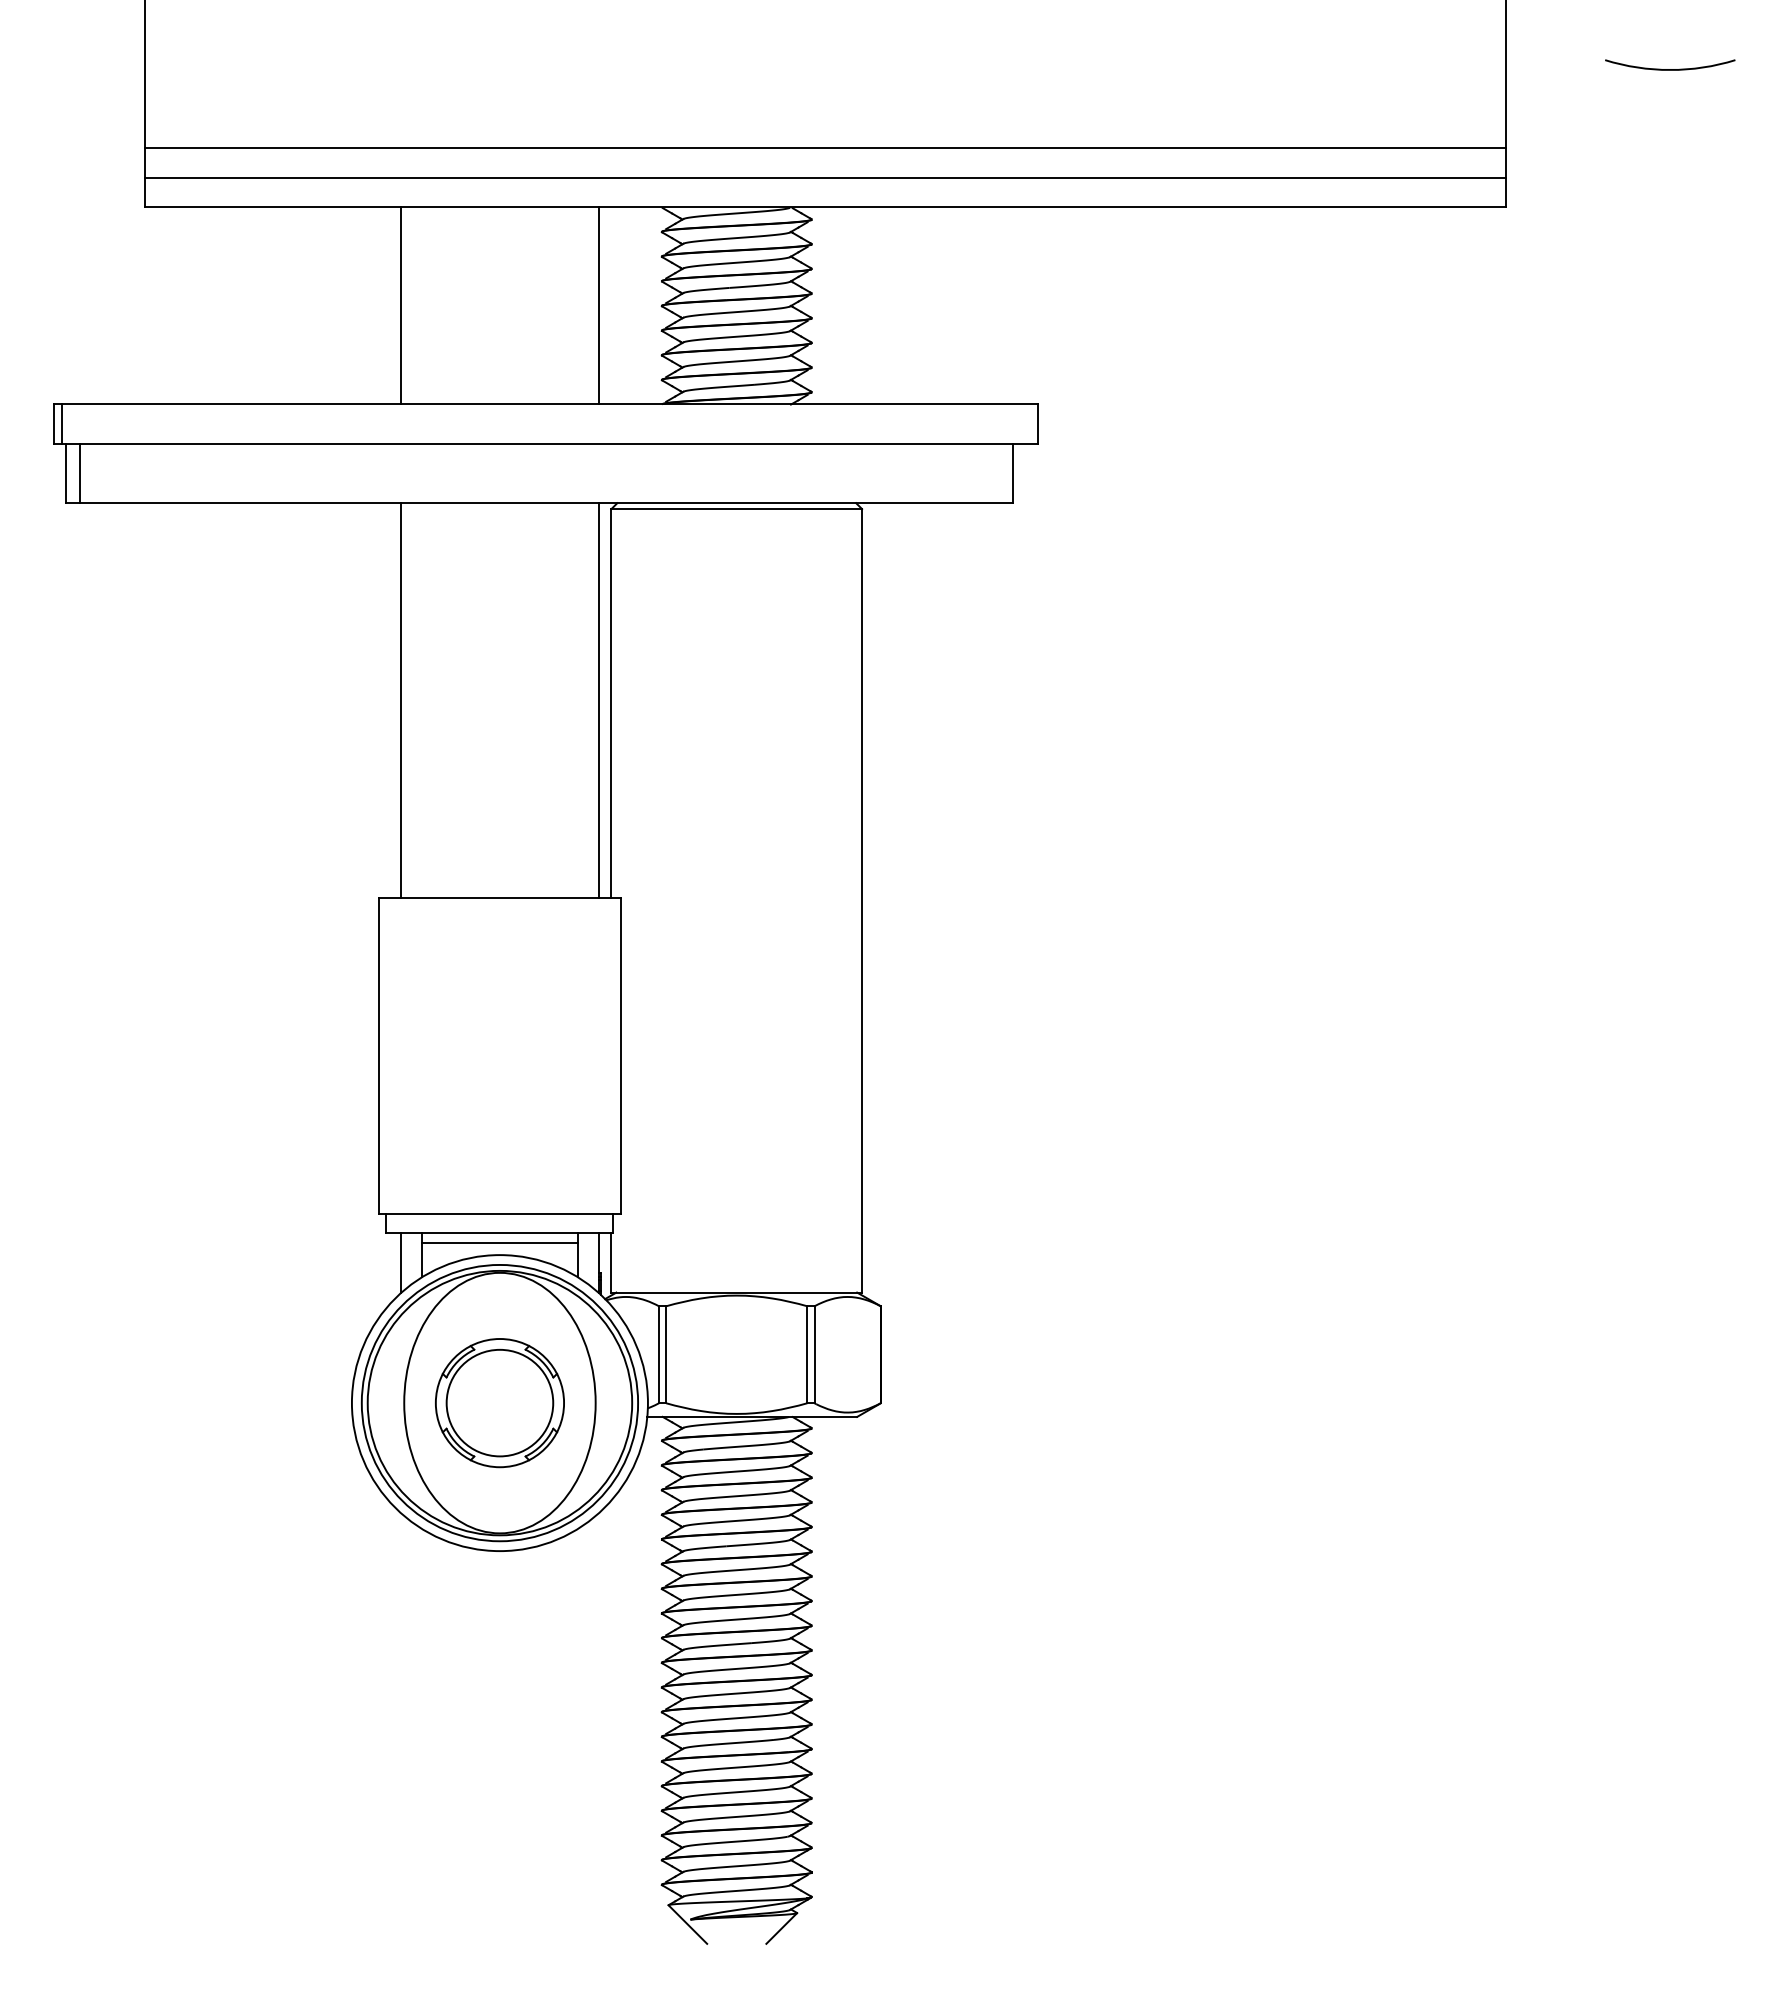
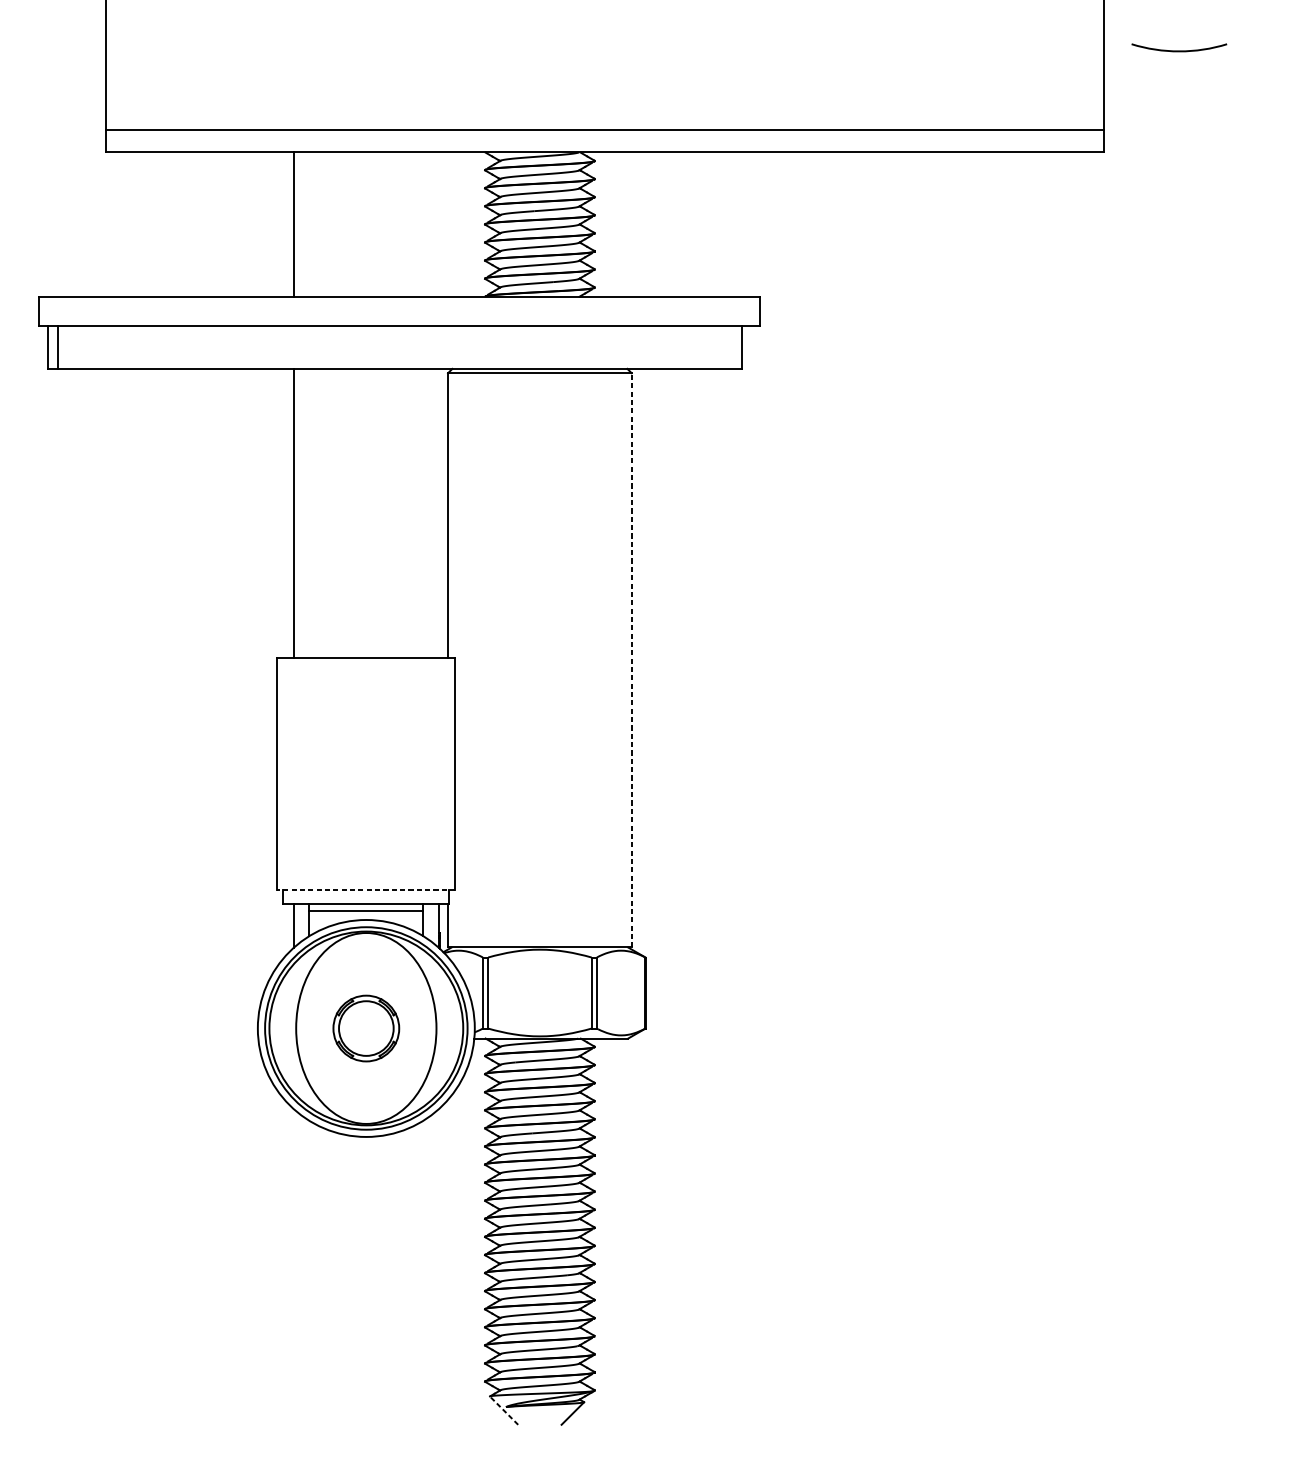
arc: (1670, 69) -> (1179, 51), moved
line: (825, 147) -> (604, 108), removed
line: (598, 305) -> (438, 224), removed
line: (61, 423) -> (44, 310), removed
line: (598, 700) -> (438, 513), removed
line: (862, 900) -> (632, 660), solid -> dashed
line: (499, 1213) -> (366, 889), solid -> dashed
part: (499, 1403) -> (366, 1028), size x0.7
line: (687, 1924) -> (503, 1410), solid -> dashed

